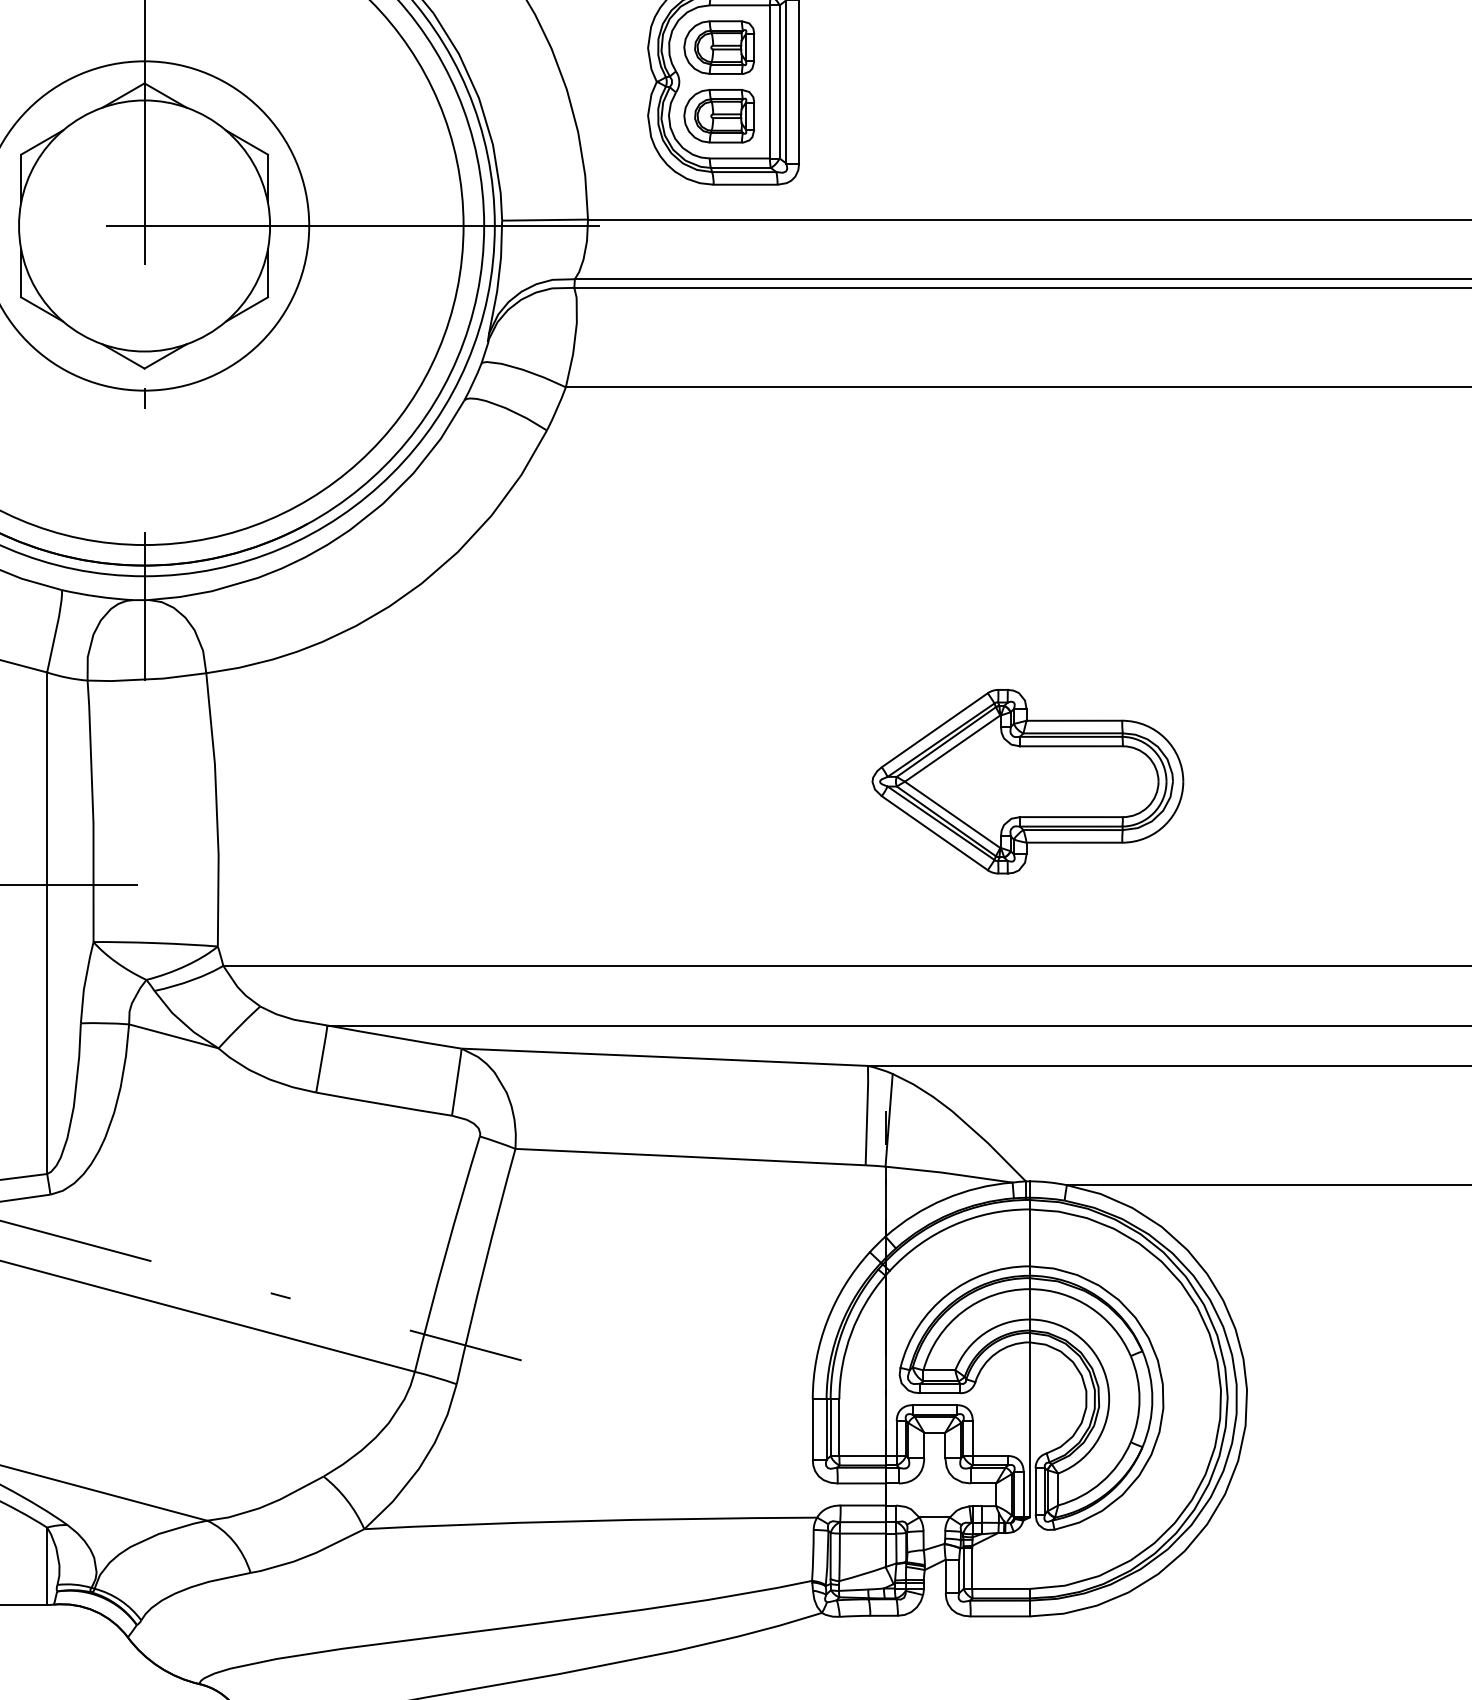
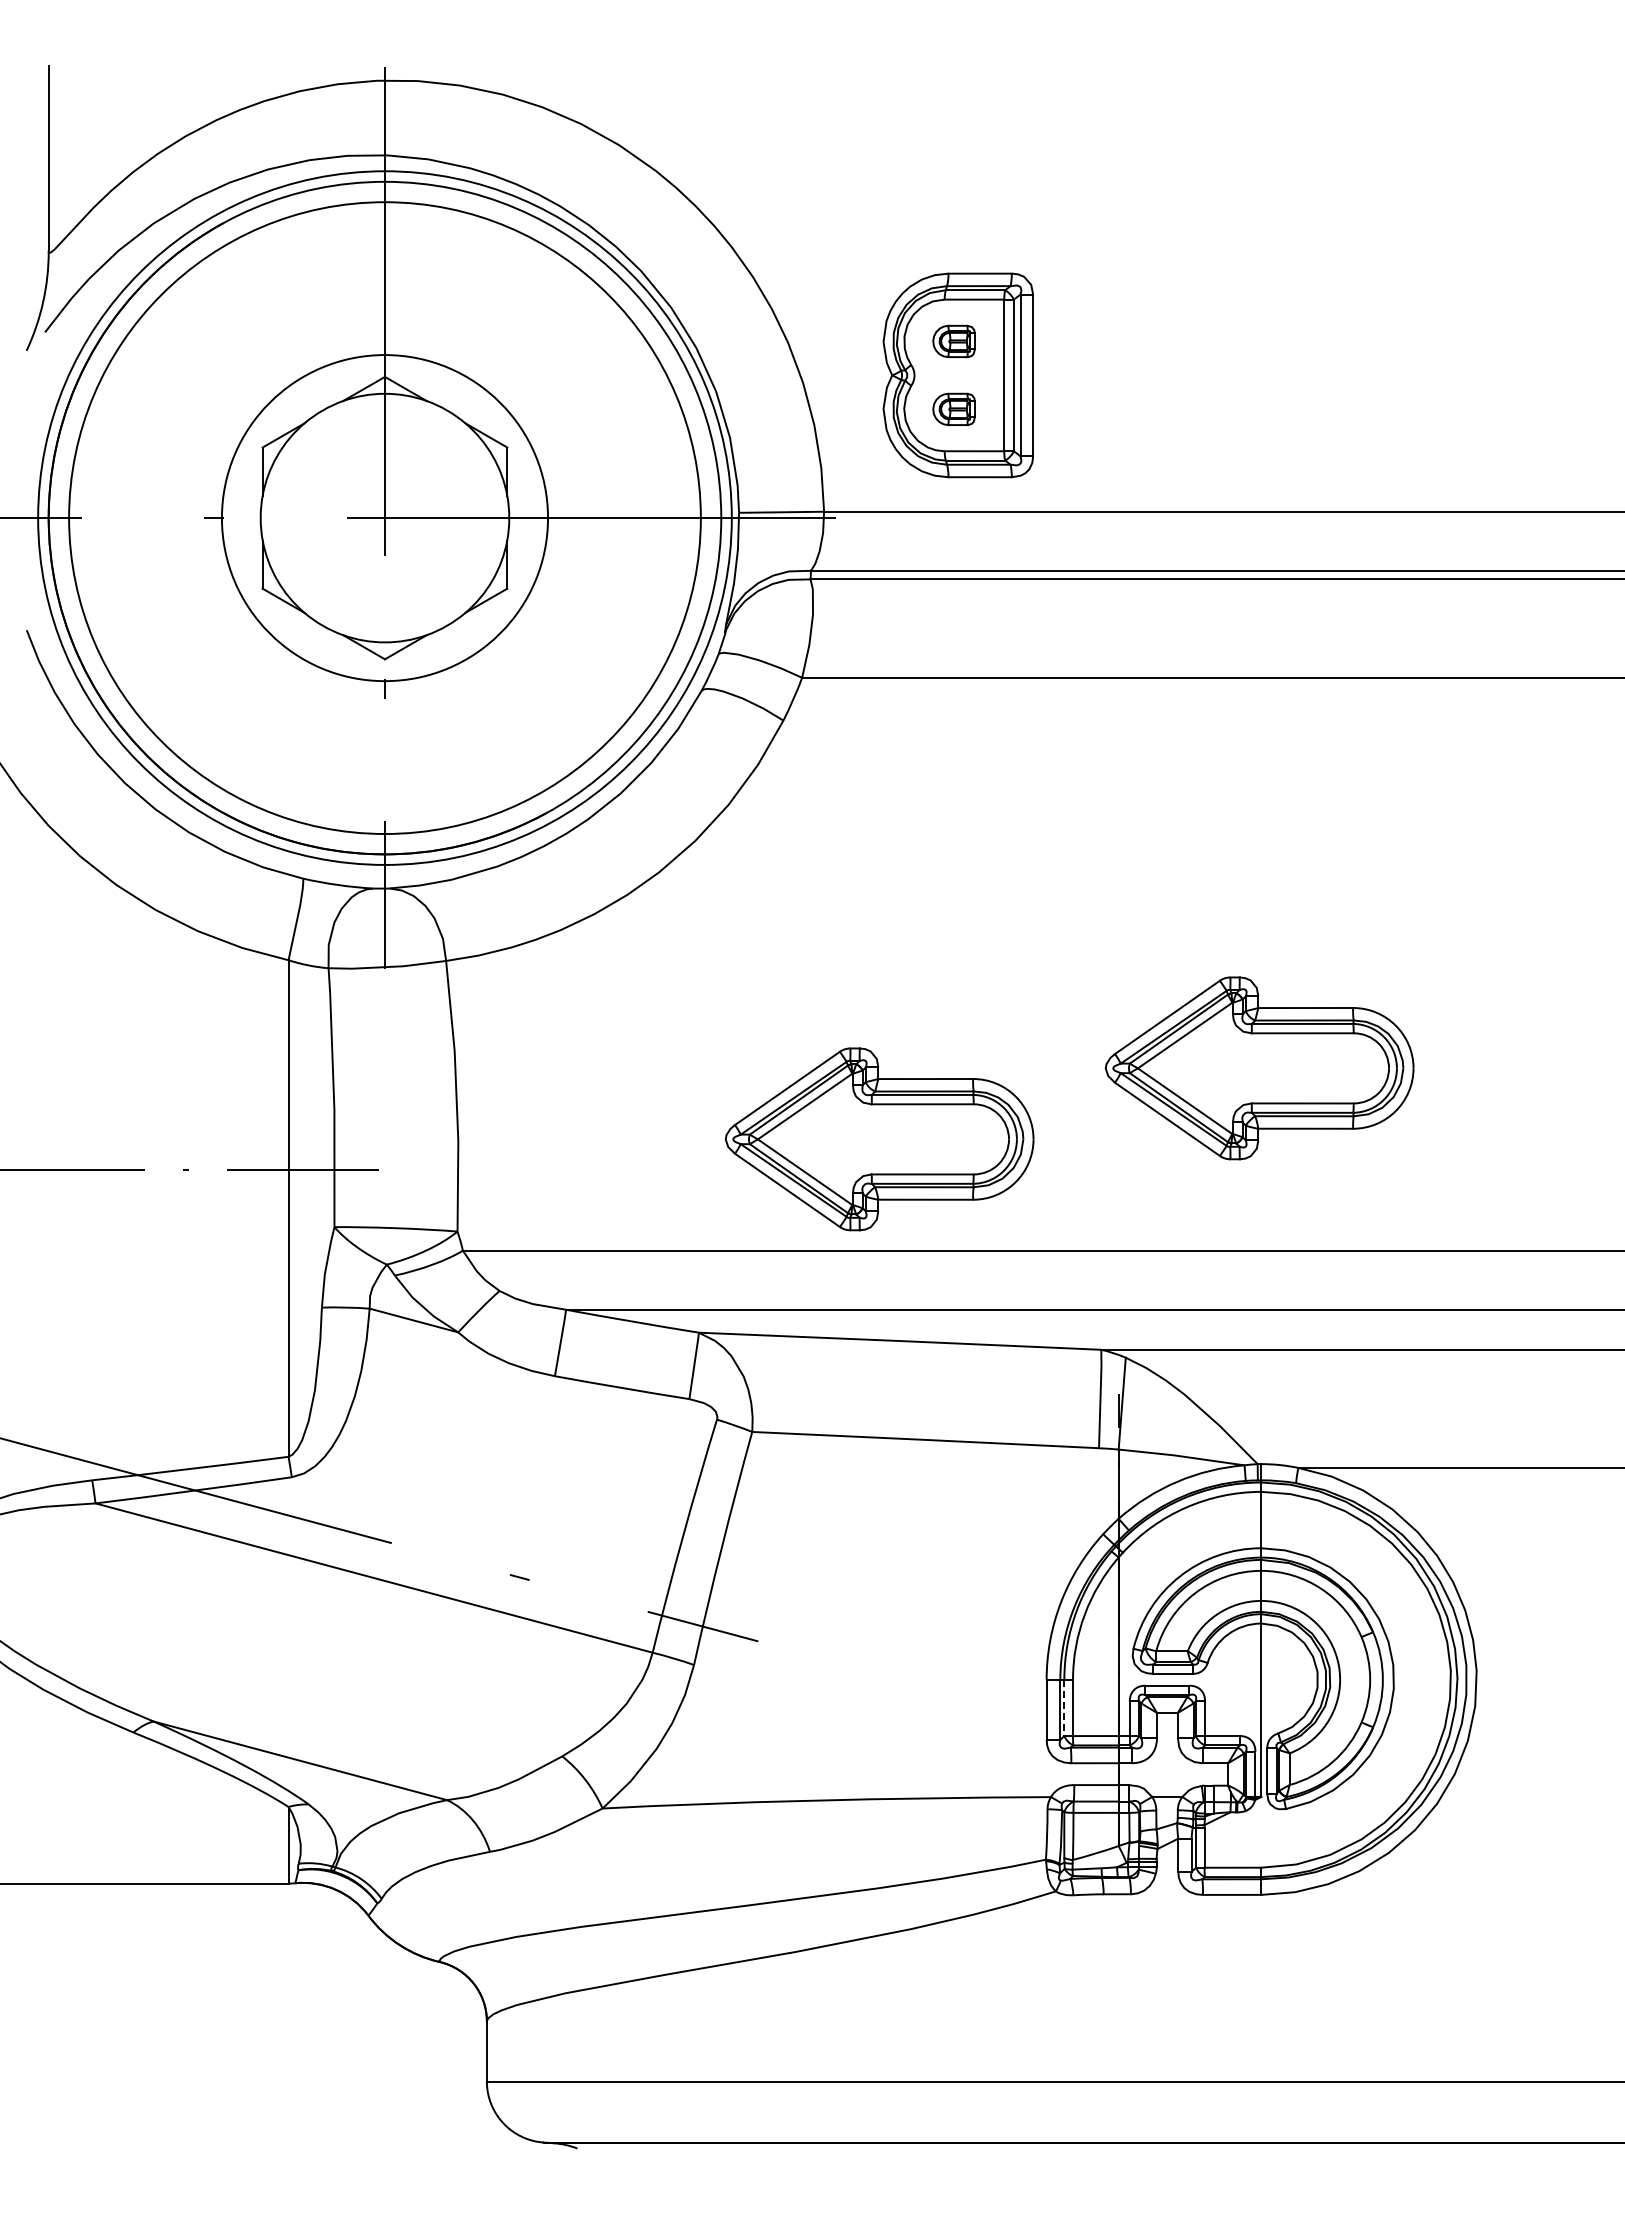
part: (718, 47) -> (953, 341), size x0.6
part: (718, 116) -> (953, 409), size x0.6
part: (643, 853) -> (879, 1139), added
line: (830, 1428) -> (1064, 1708), solid -> dashed

